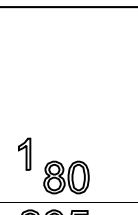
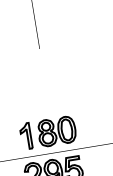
part: (24, 153) -> (25, 135), moved

